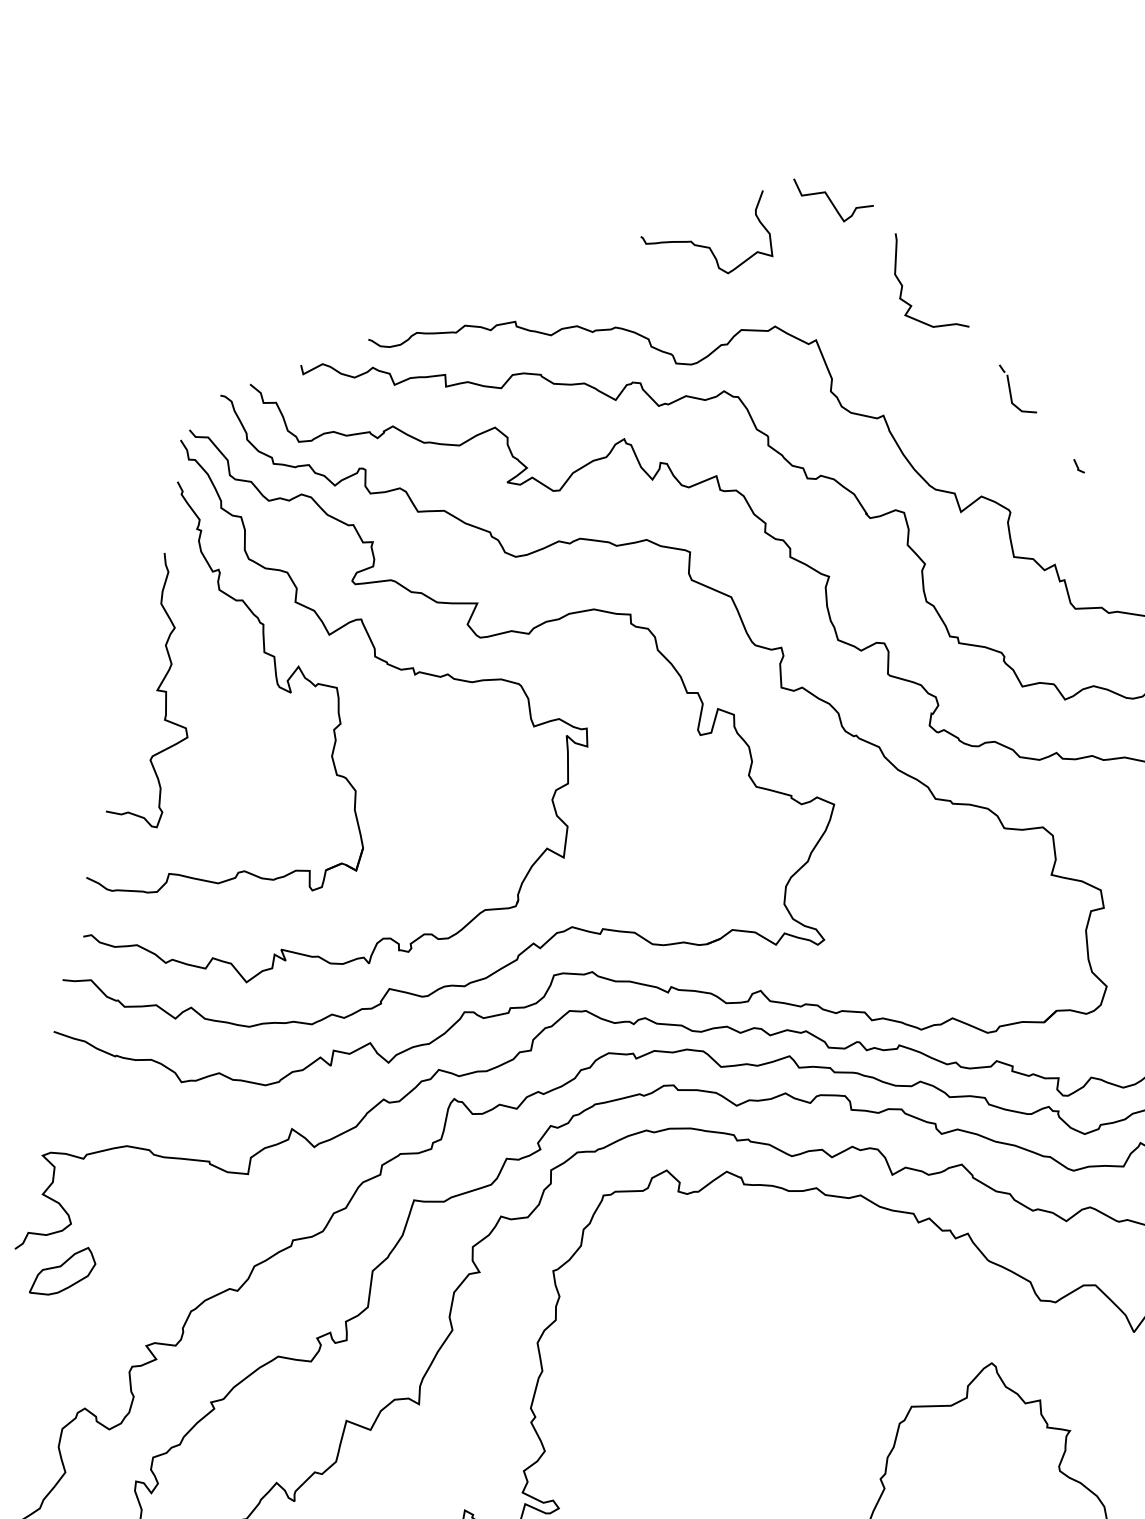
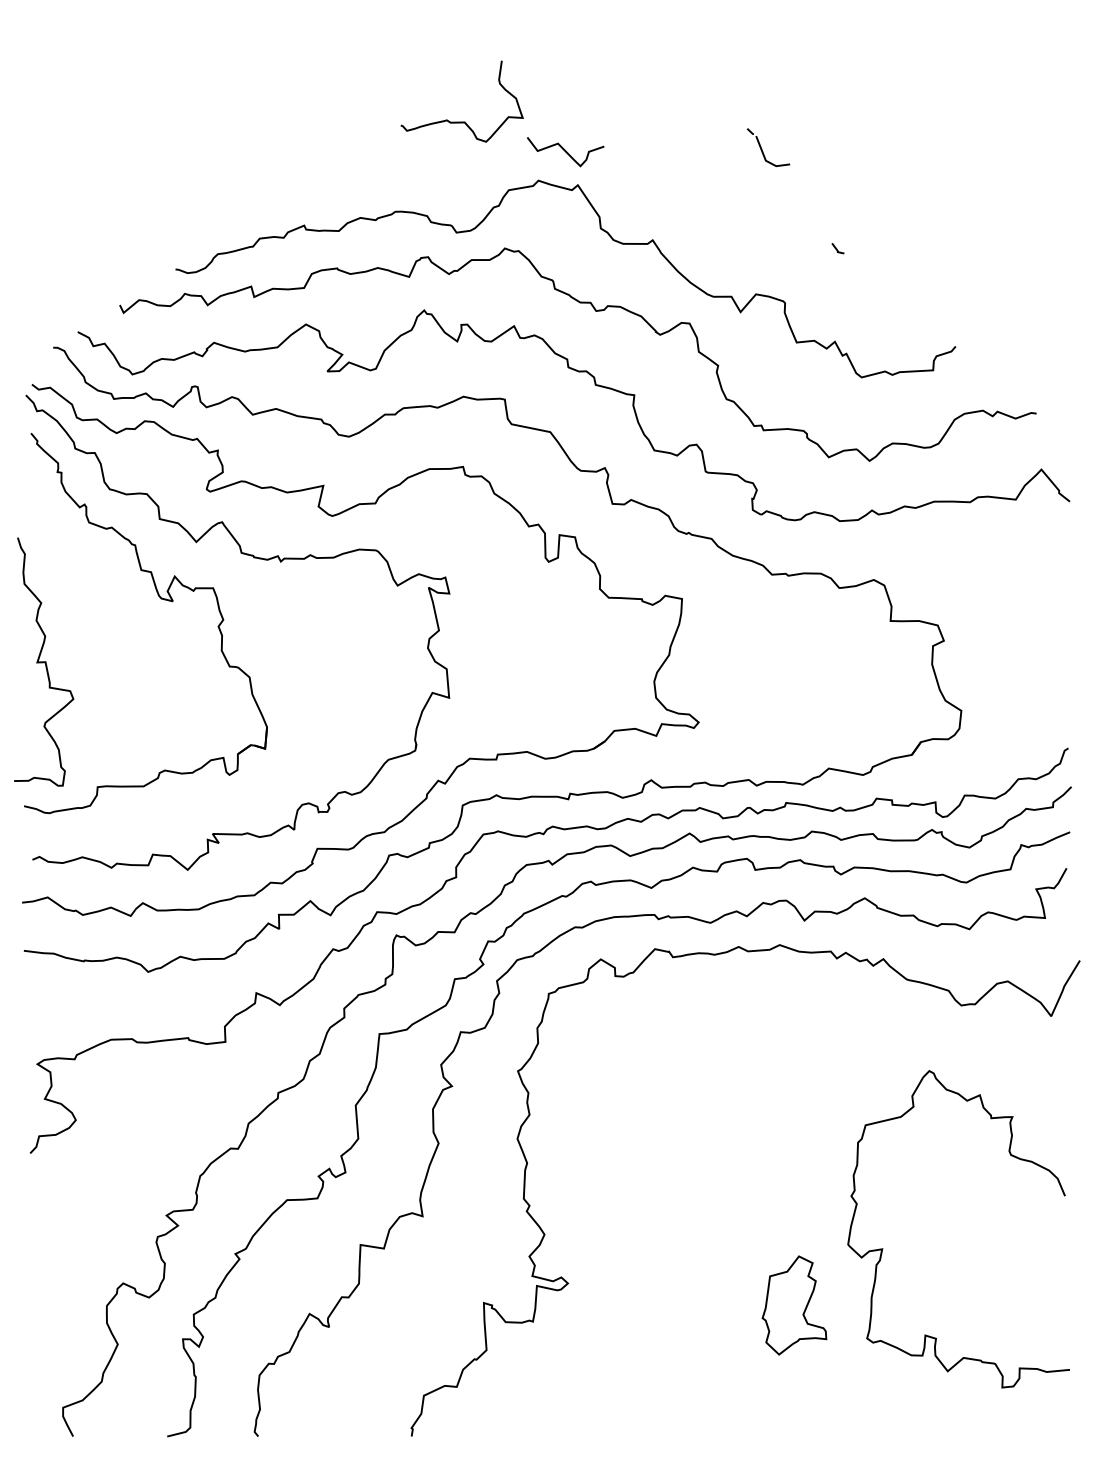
curve: (831, 203) -> (565, 152), moved
curve: (902, 285) -> (645, 119), removed
part: (1011, 390) -> (762, 149), moved
curve: (165, 690) -> (44, 661), moved
part: (64, 1270) -> (78, 1163), removed

